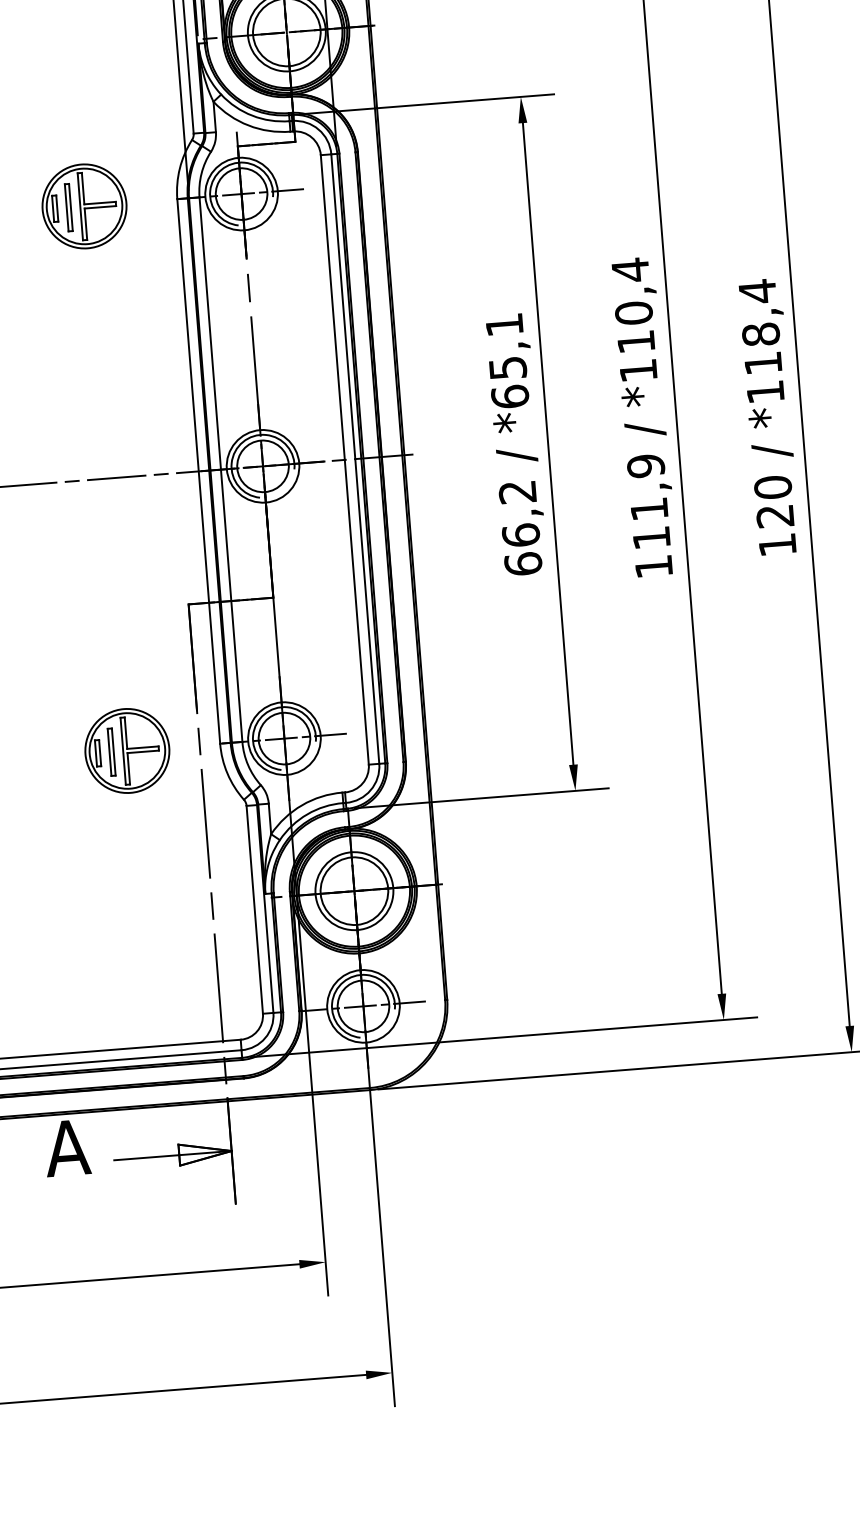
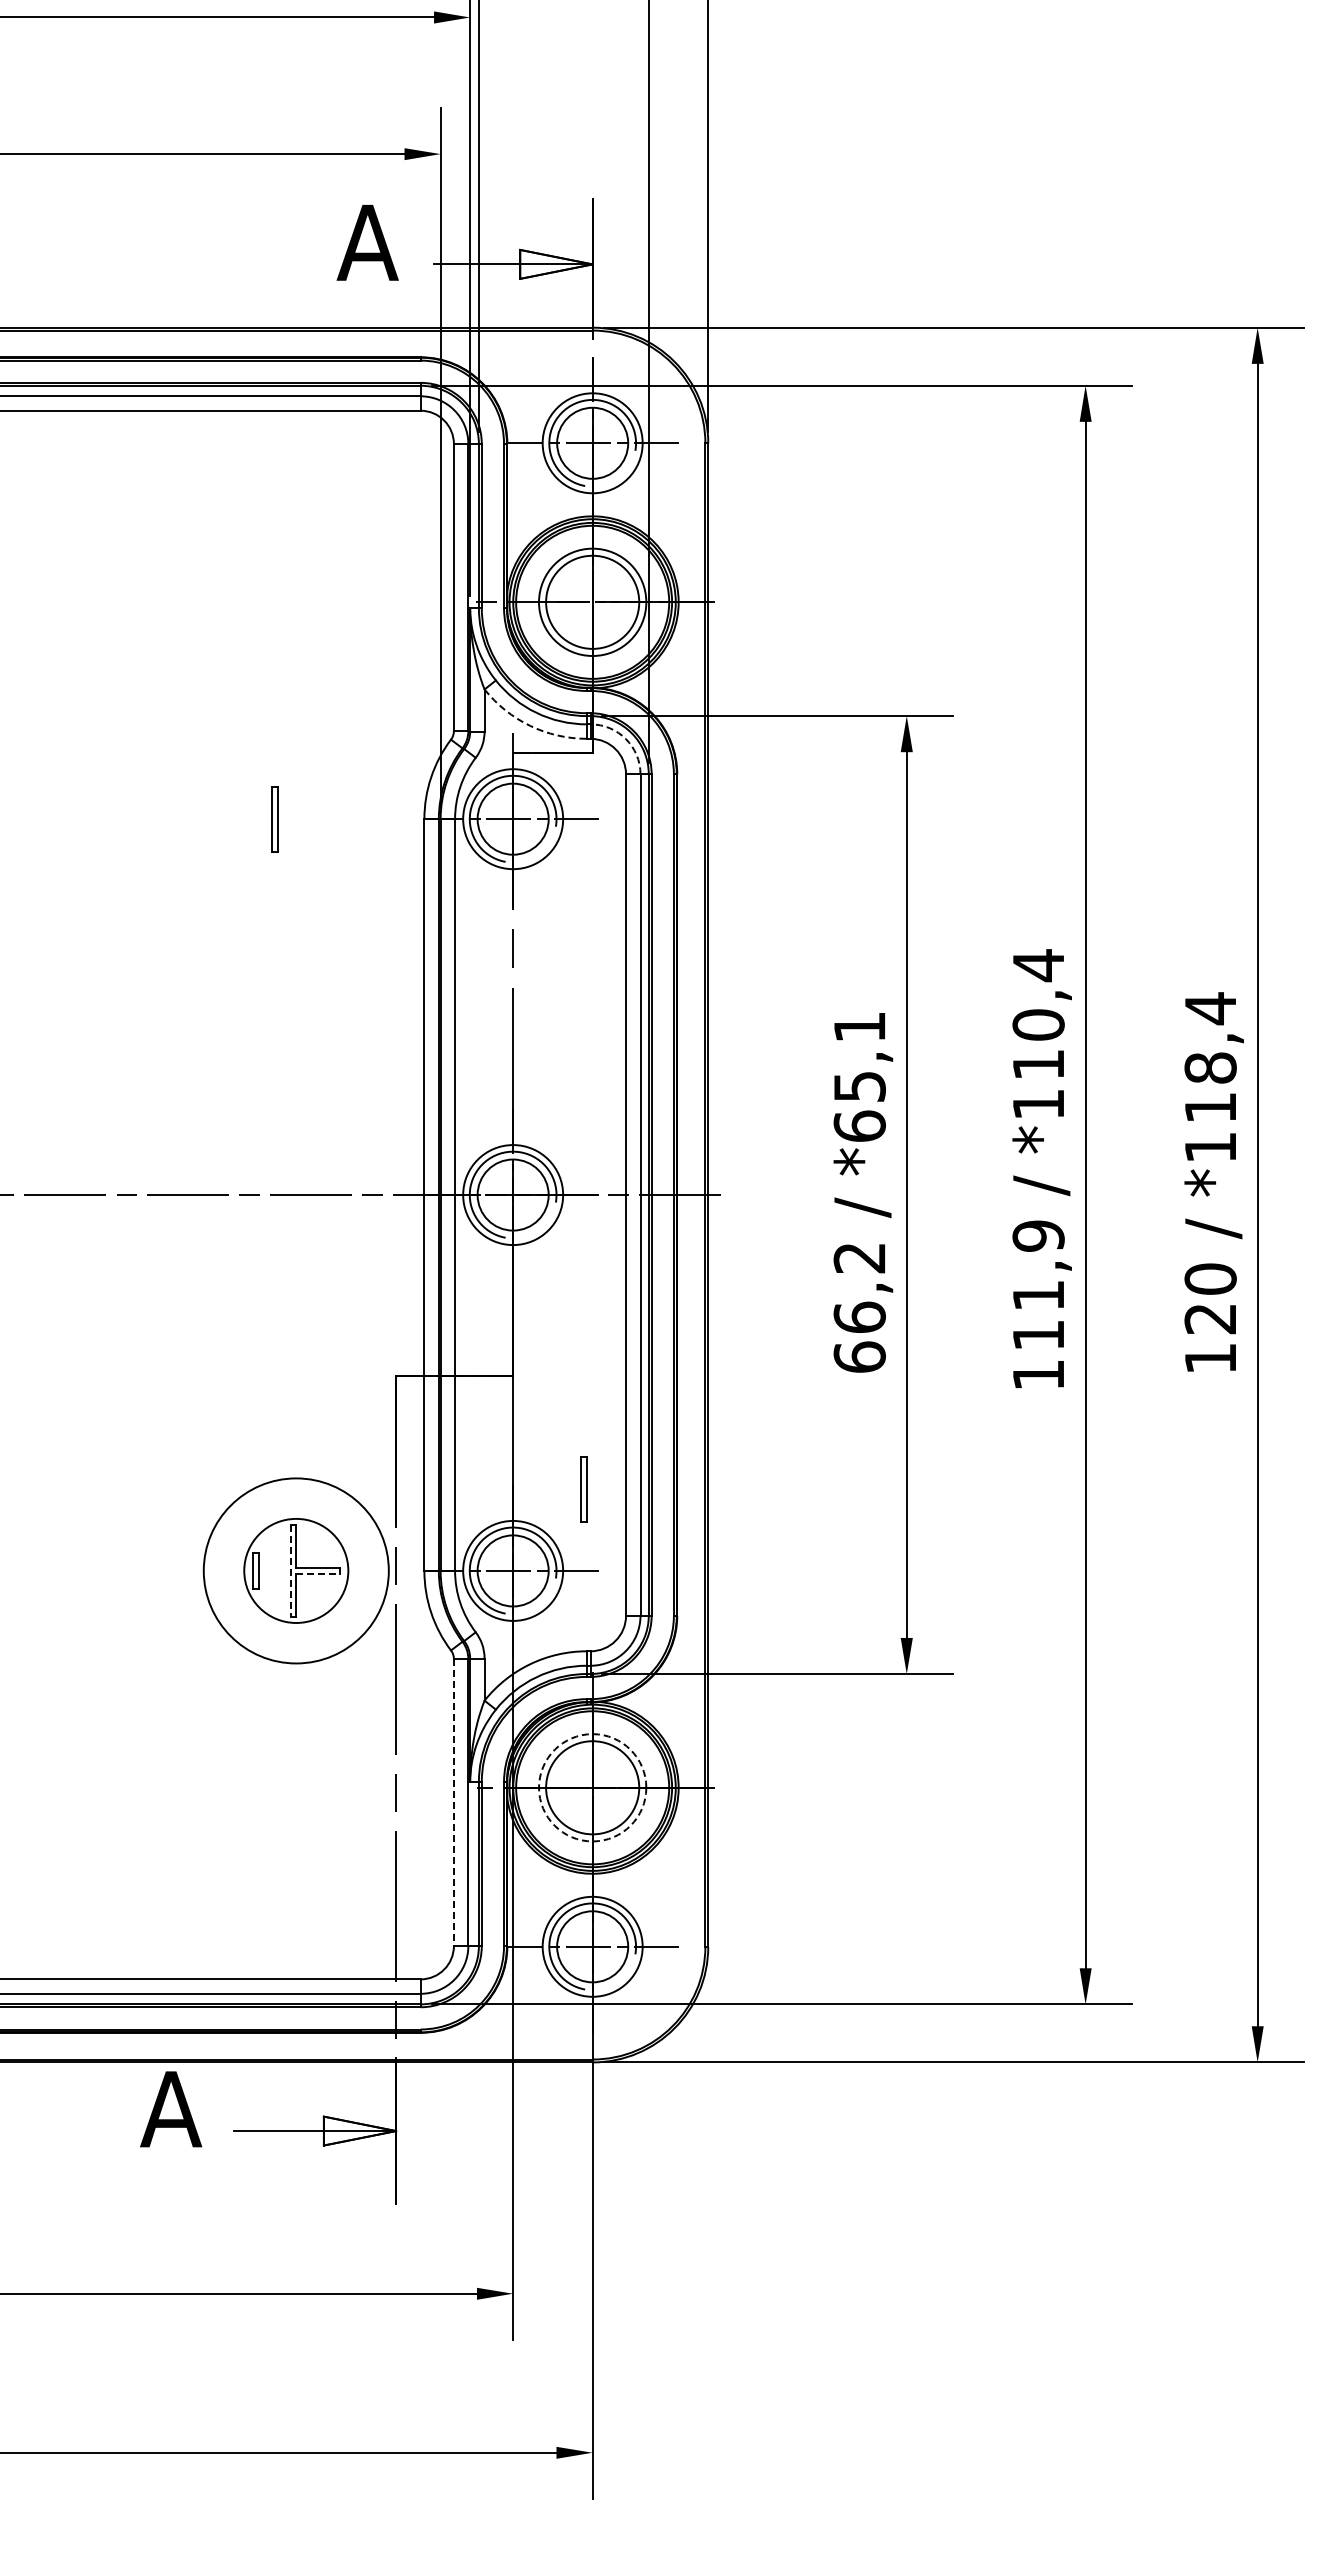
arc: (248, 125) -> (530, 725), solid -> dashed
arc: (318, 129) -> (625, 739), solid -> dashed
part: (83, 205) -> (295, 818), removed
circle: (127, 750) -> (296, 1570), size x1.6
part: (111, 751) -> (583, 1489), moved
line: (123, 751) -> (290, 1571), solid -> dashed
line: (142, 751) -> (317, 1573), solid -> dashed
circle: (354, 890) -> (592, 1787), solid -> dashed
line: (254, 910) -> (453, 1803), solid -> dashed

